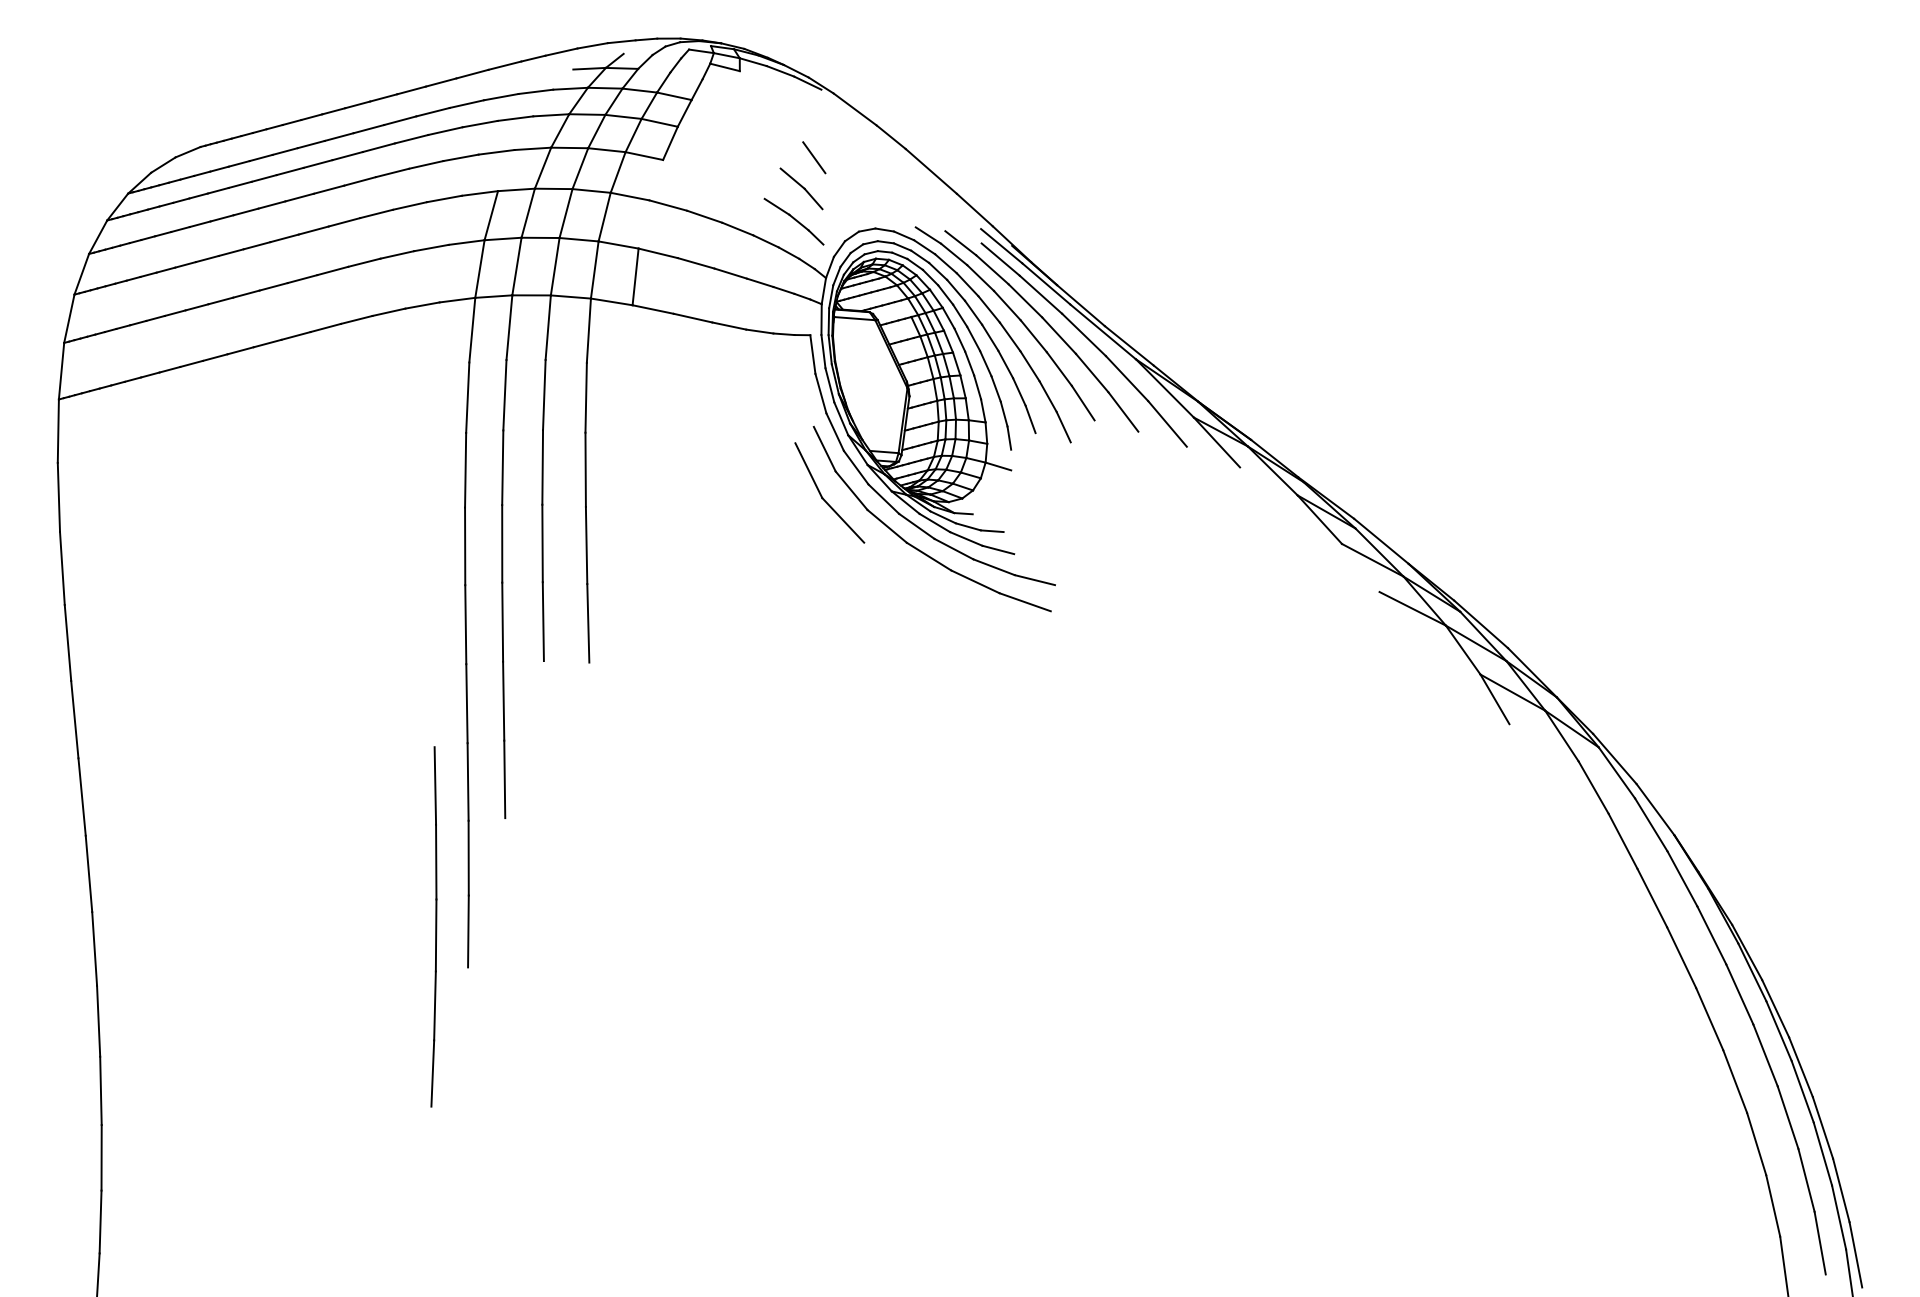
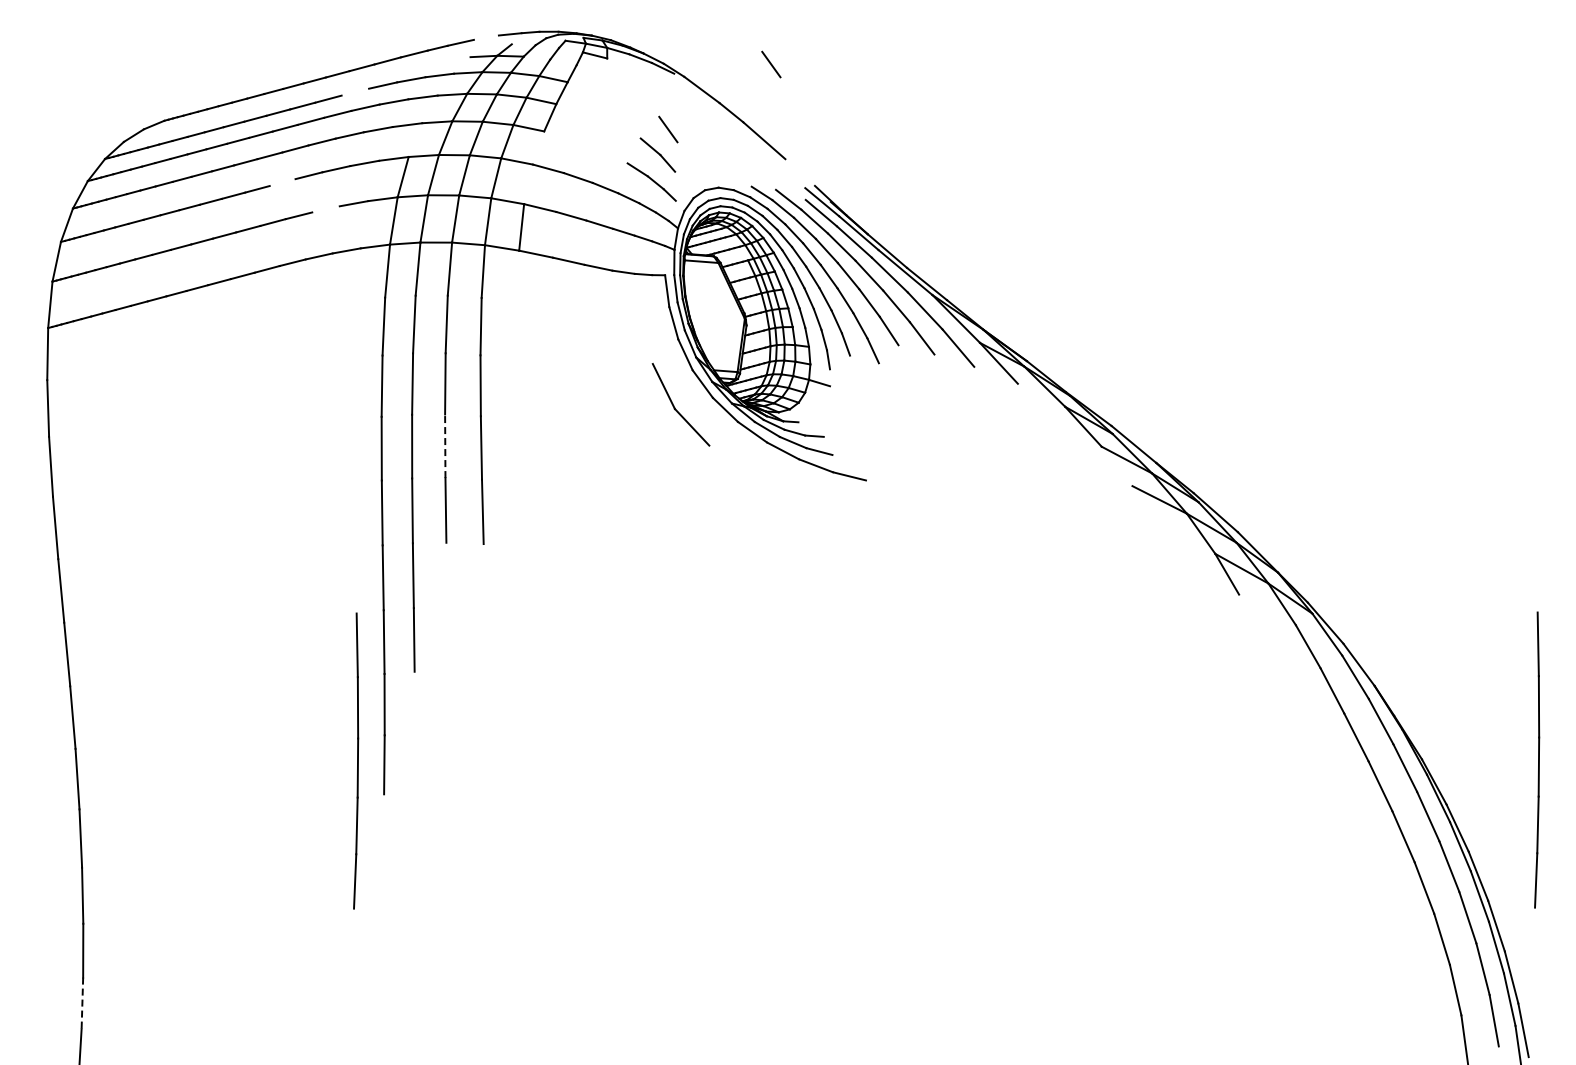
line: (591, 45) -> (485, 37), removed
line: (939, 78) -> (771, 64), added
line: (433, 111) -> (355, 91), removed
line: (974, 210) -> (799, 172), removed
line: (344, 222) -> (282, 182), removed
line: (396, 255) -> (325, 209), removed
line: (542, 543) -> (445, 446), solid -> dashed
part: (913, 544) -> (749, 447), removed
part: (1872, 924) -> (1537, 759), added
line: (100, 1222) -> (82, 1003), solid -> dashed

